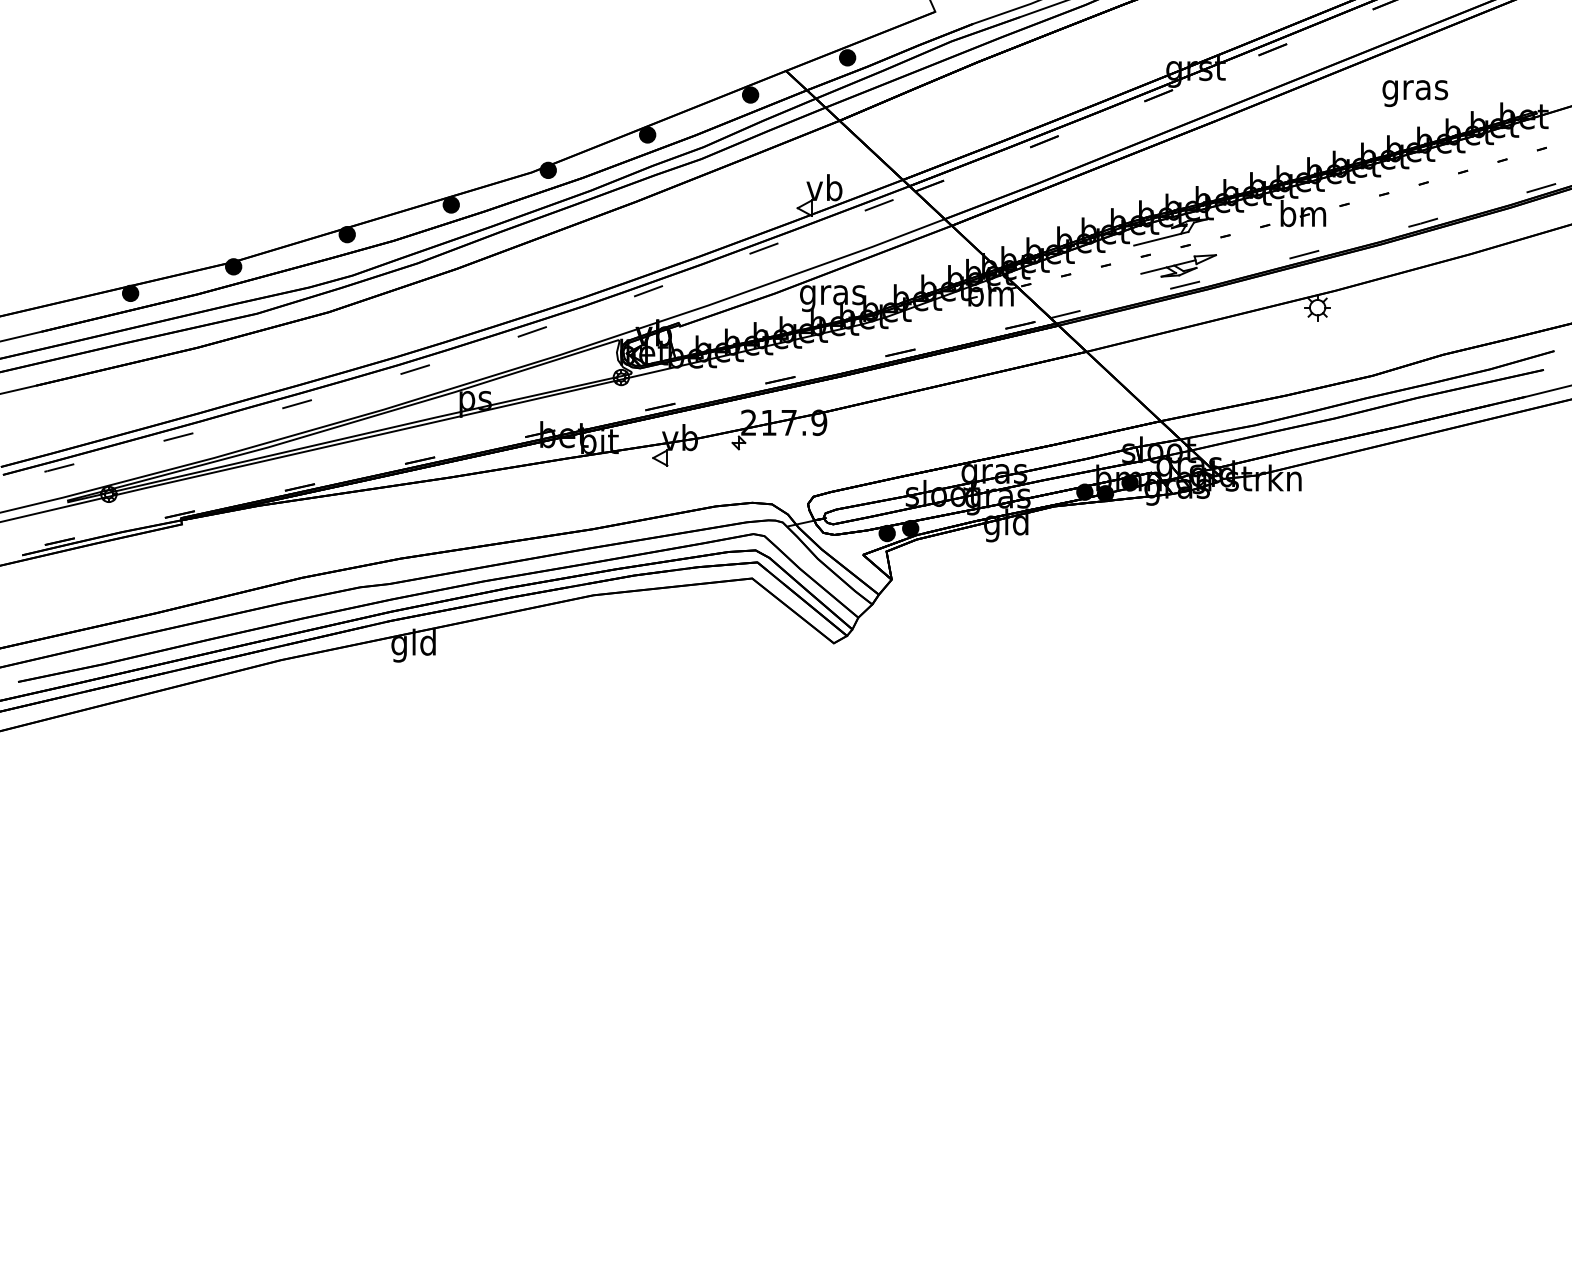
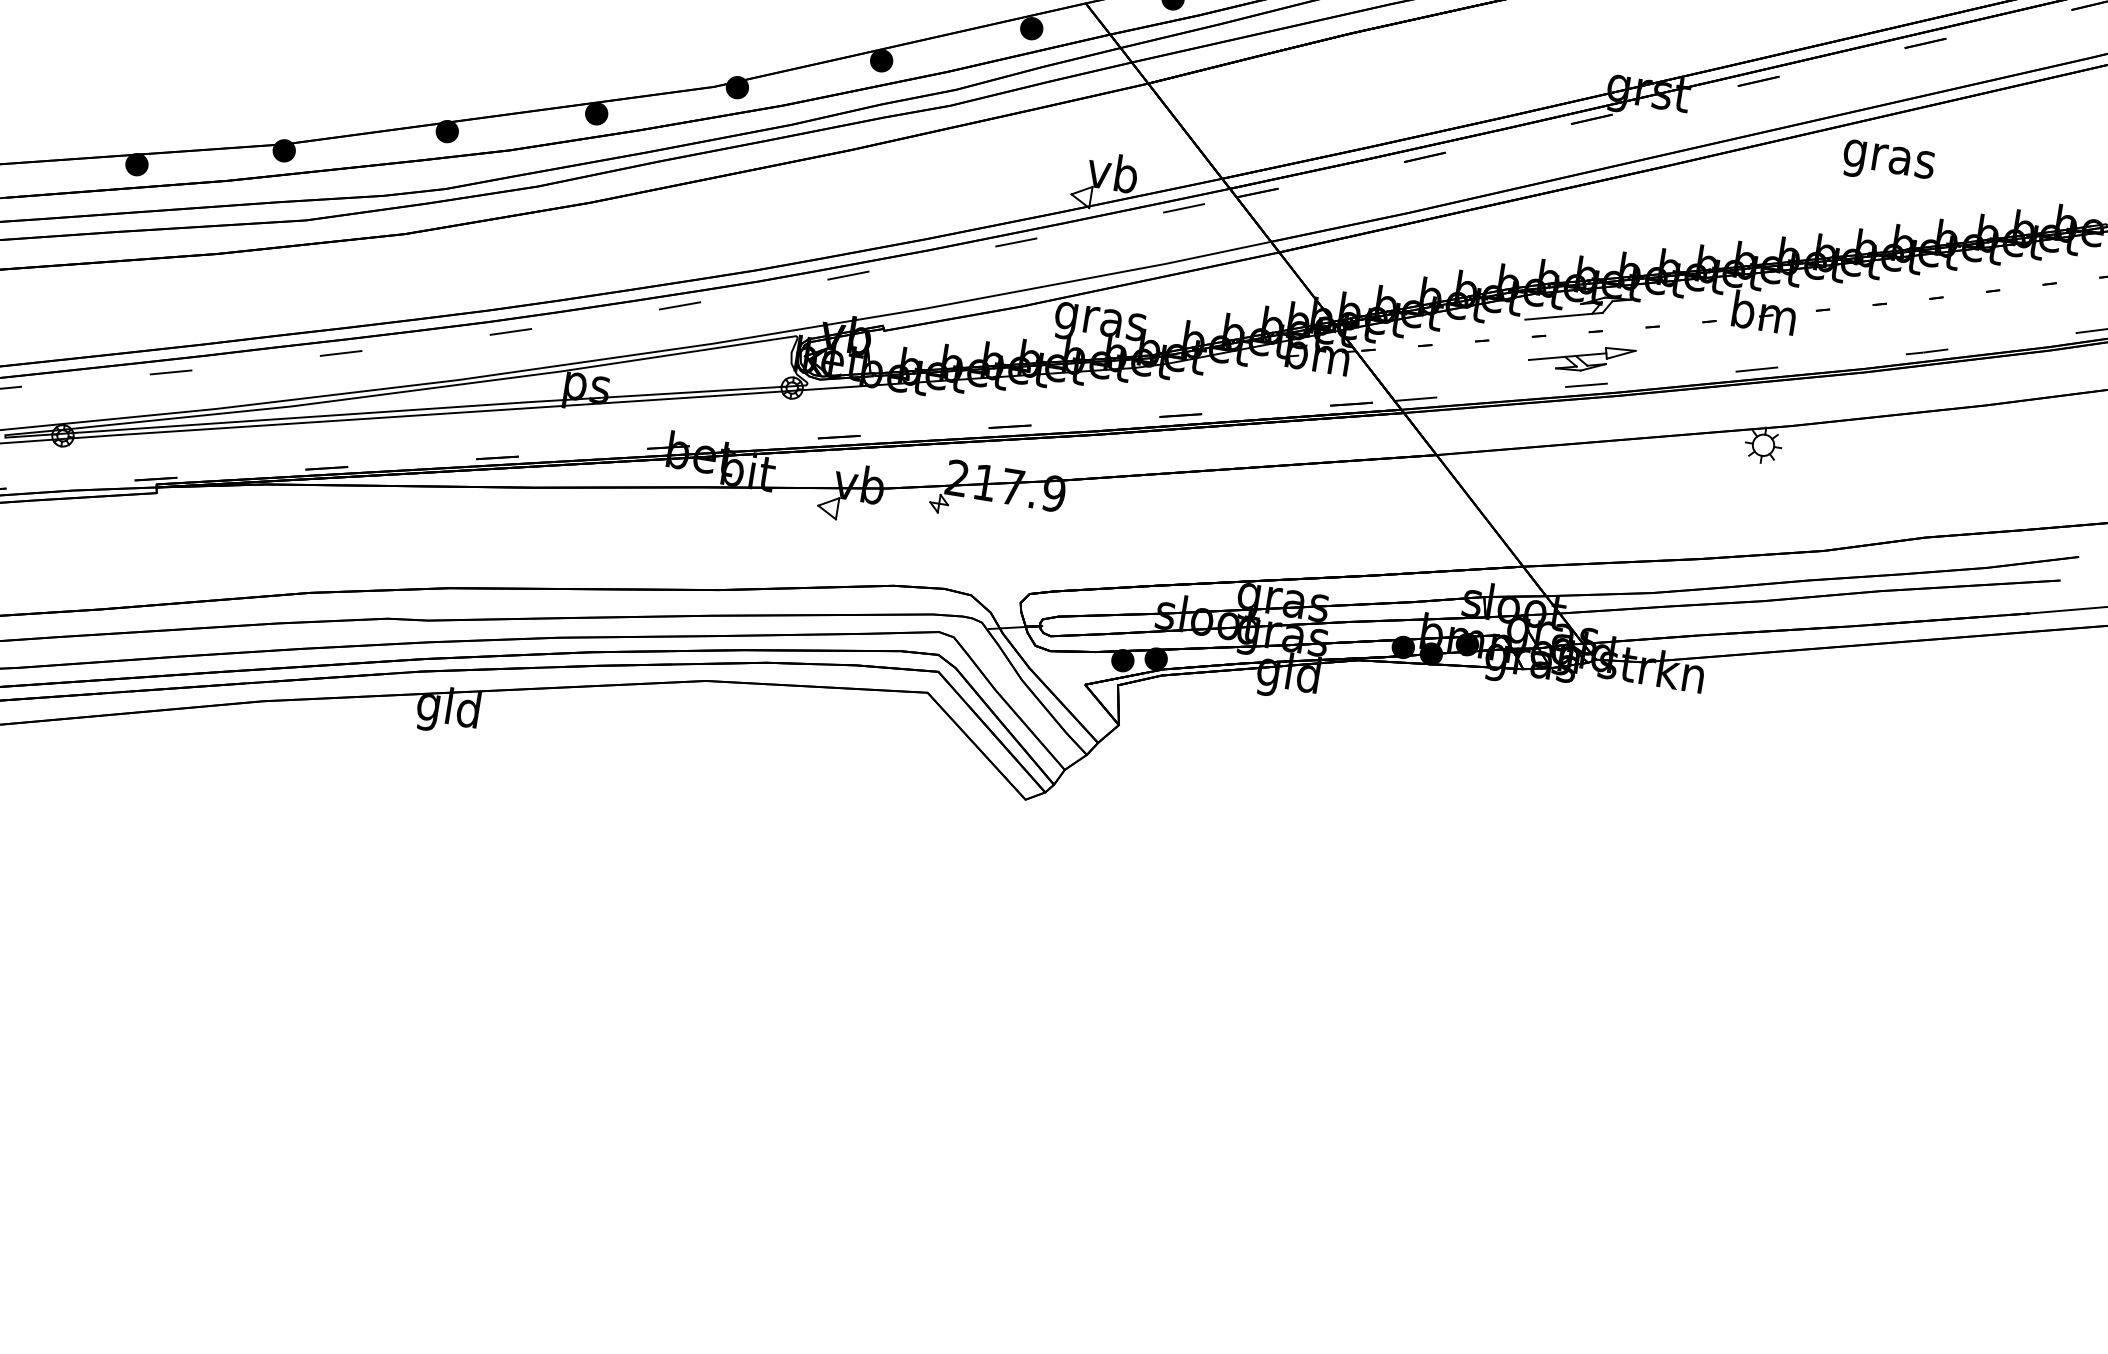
text: (1415, 93) -> (1888, 163), moved

